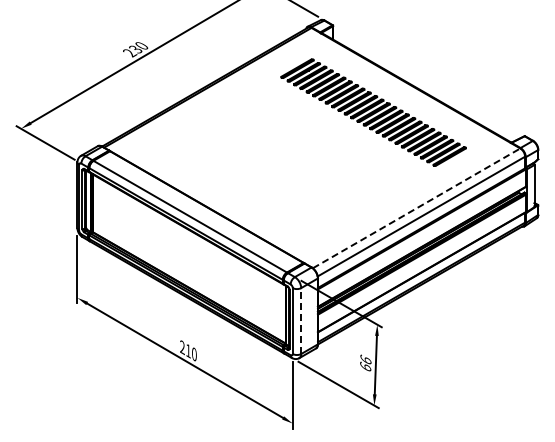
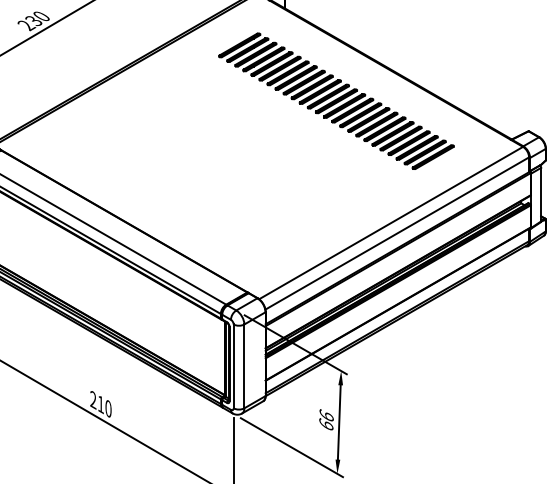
line: (416, 208) -> (390, 223), dashed -> solid
line: (301, 321) -> (244, 366), dashed -> solid

